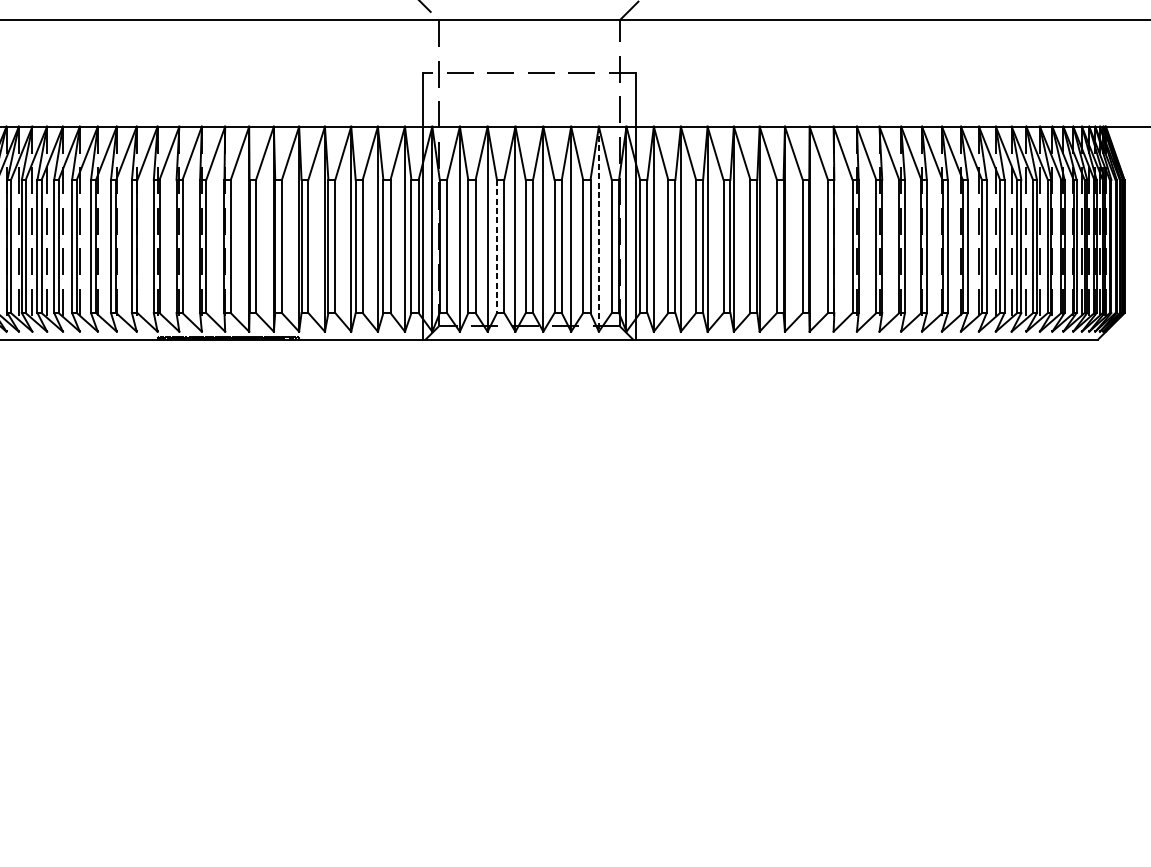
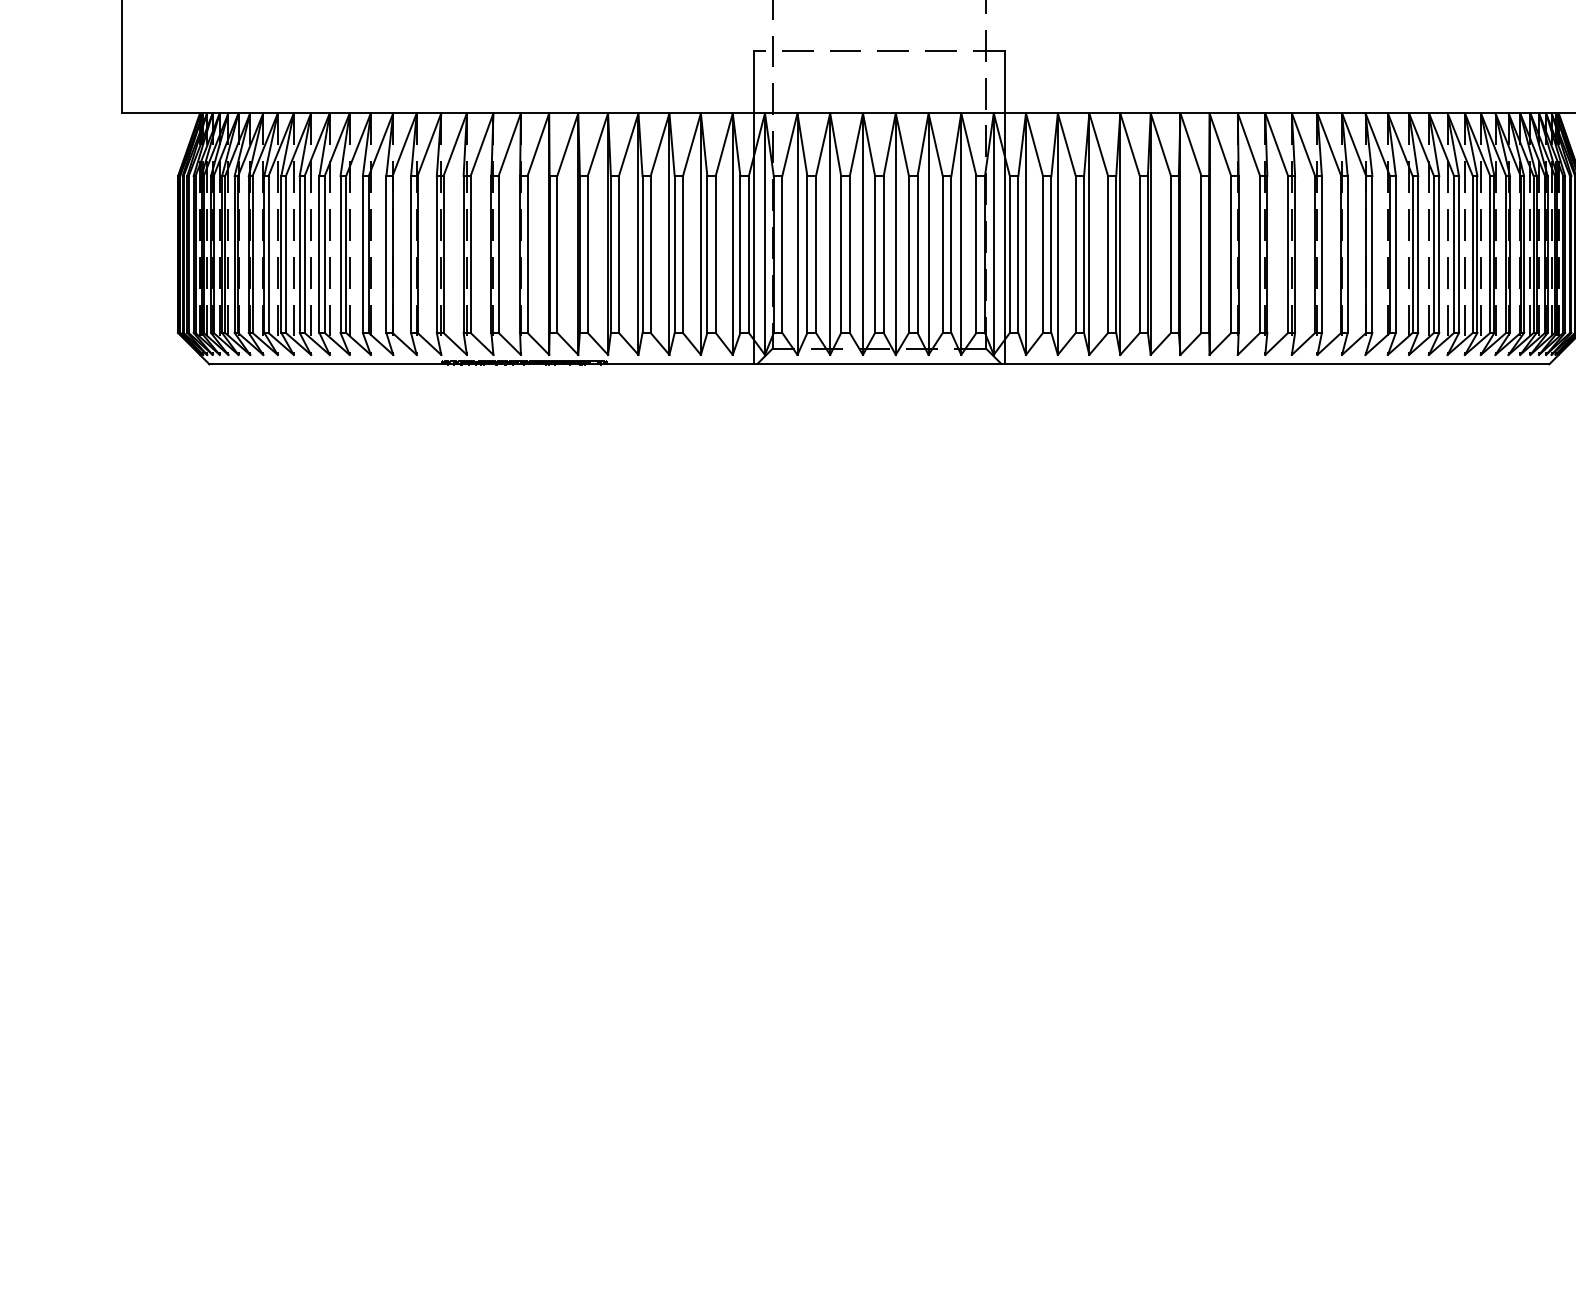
line: (599, 229) -> (961, 234), dashed -> solid
line: (497, 247) -> (841, 255), dashed -> solid

